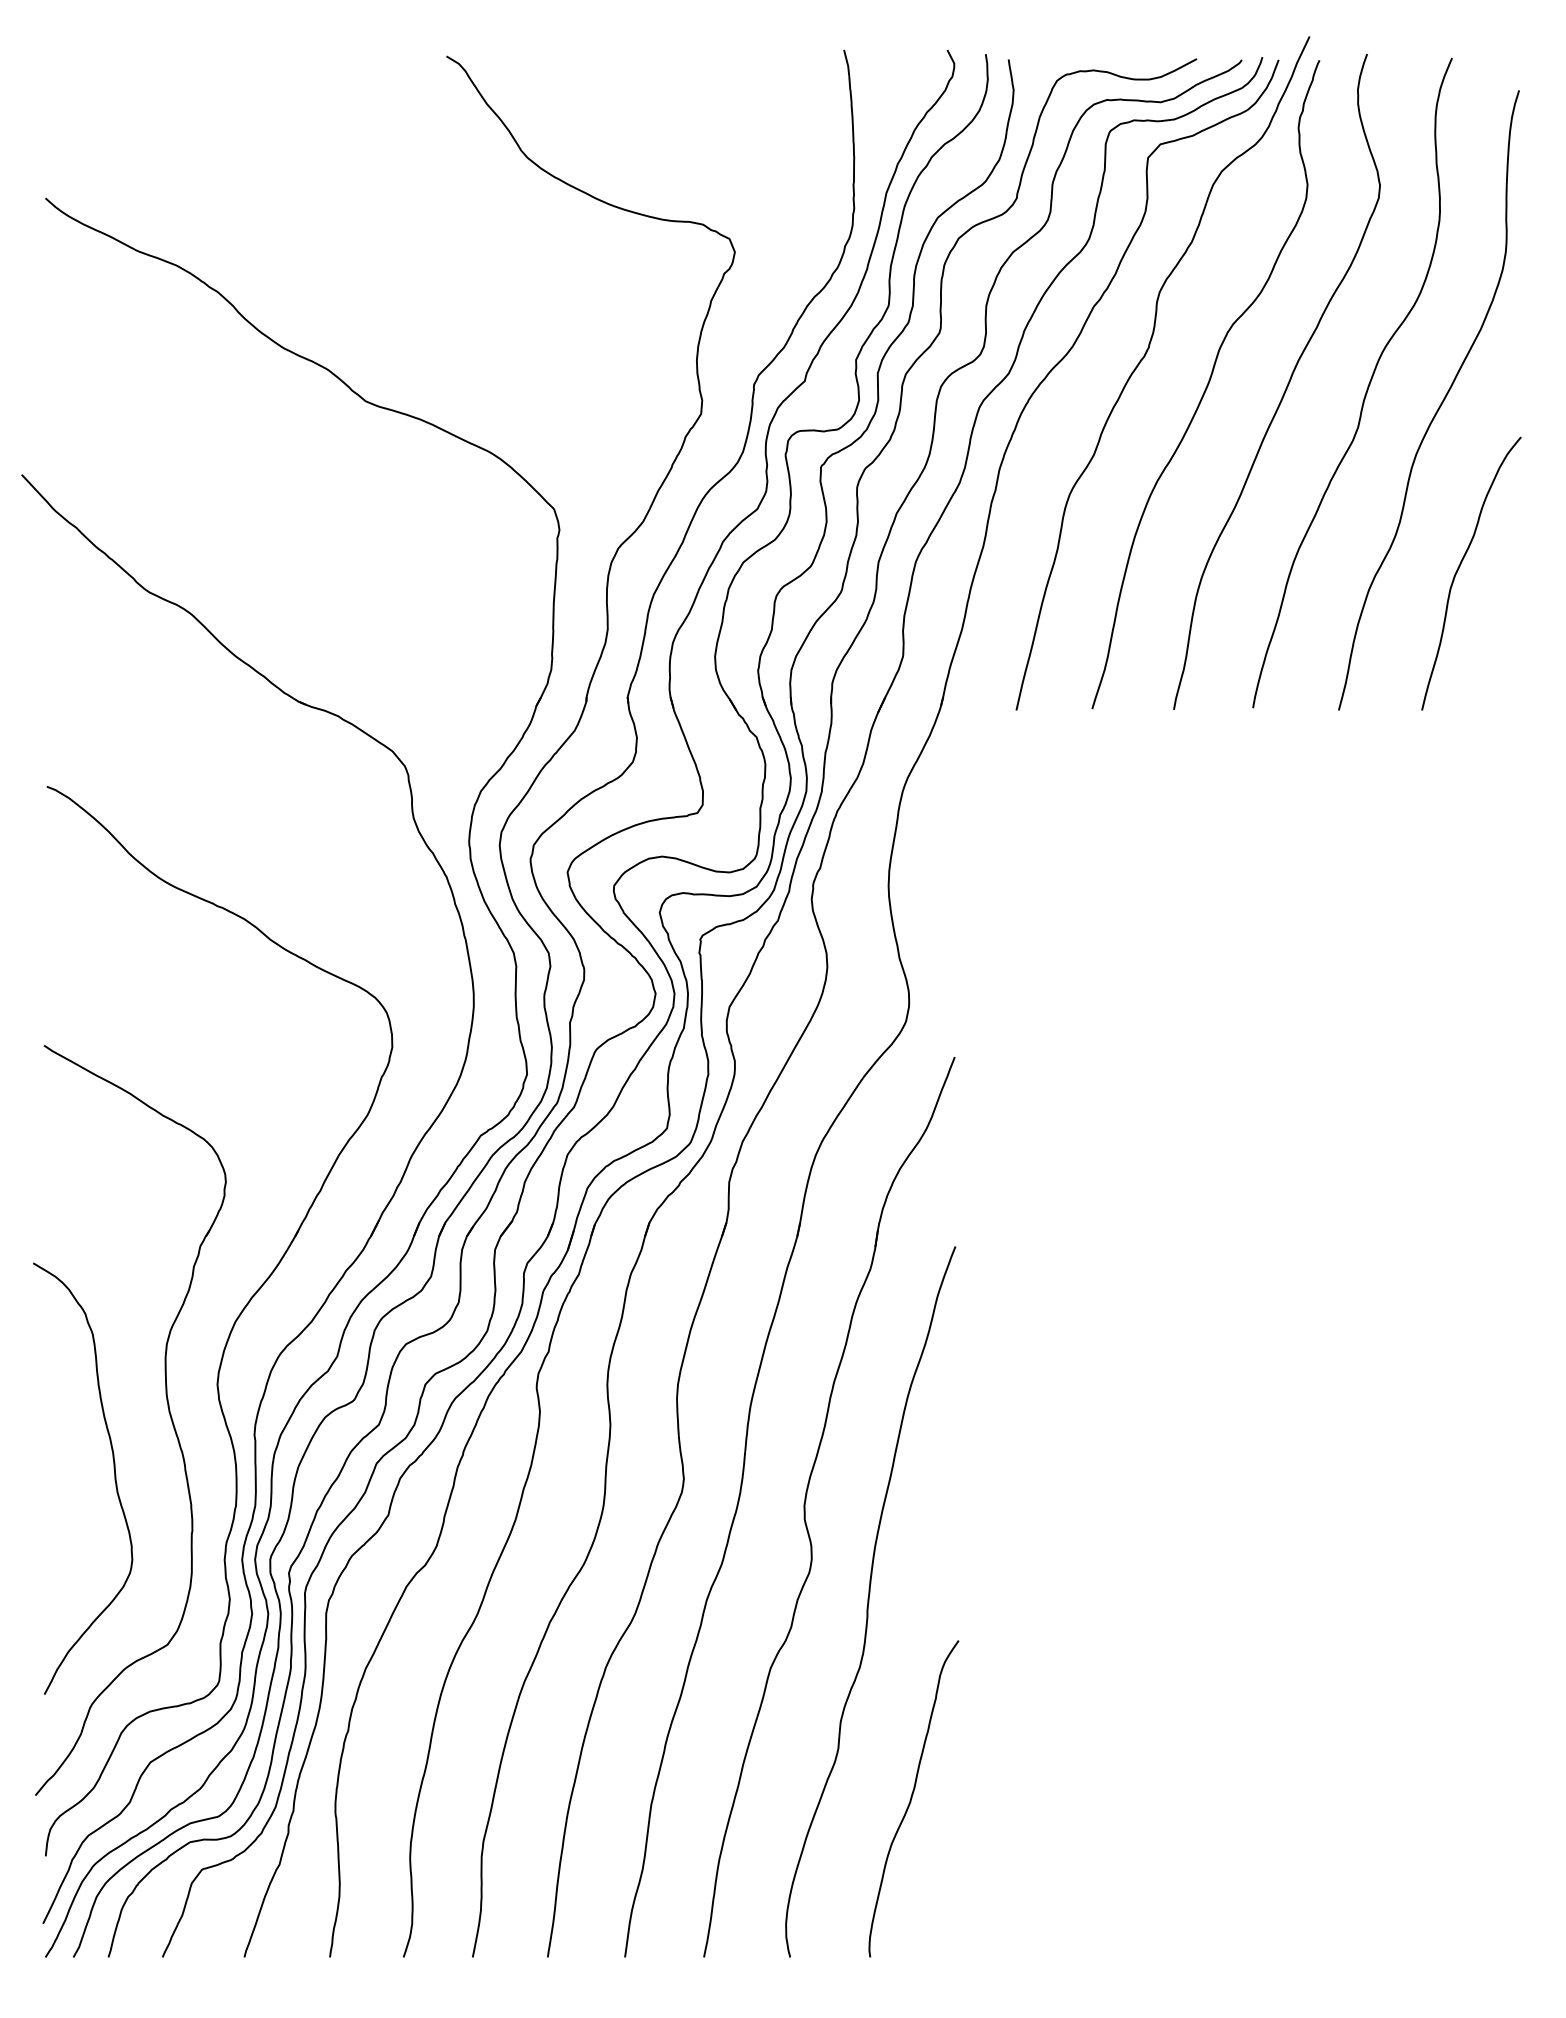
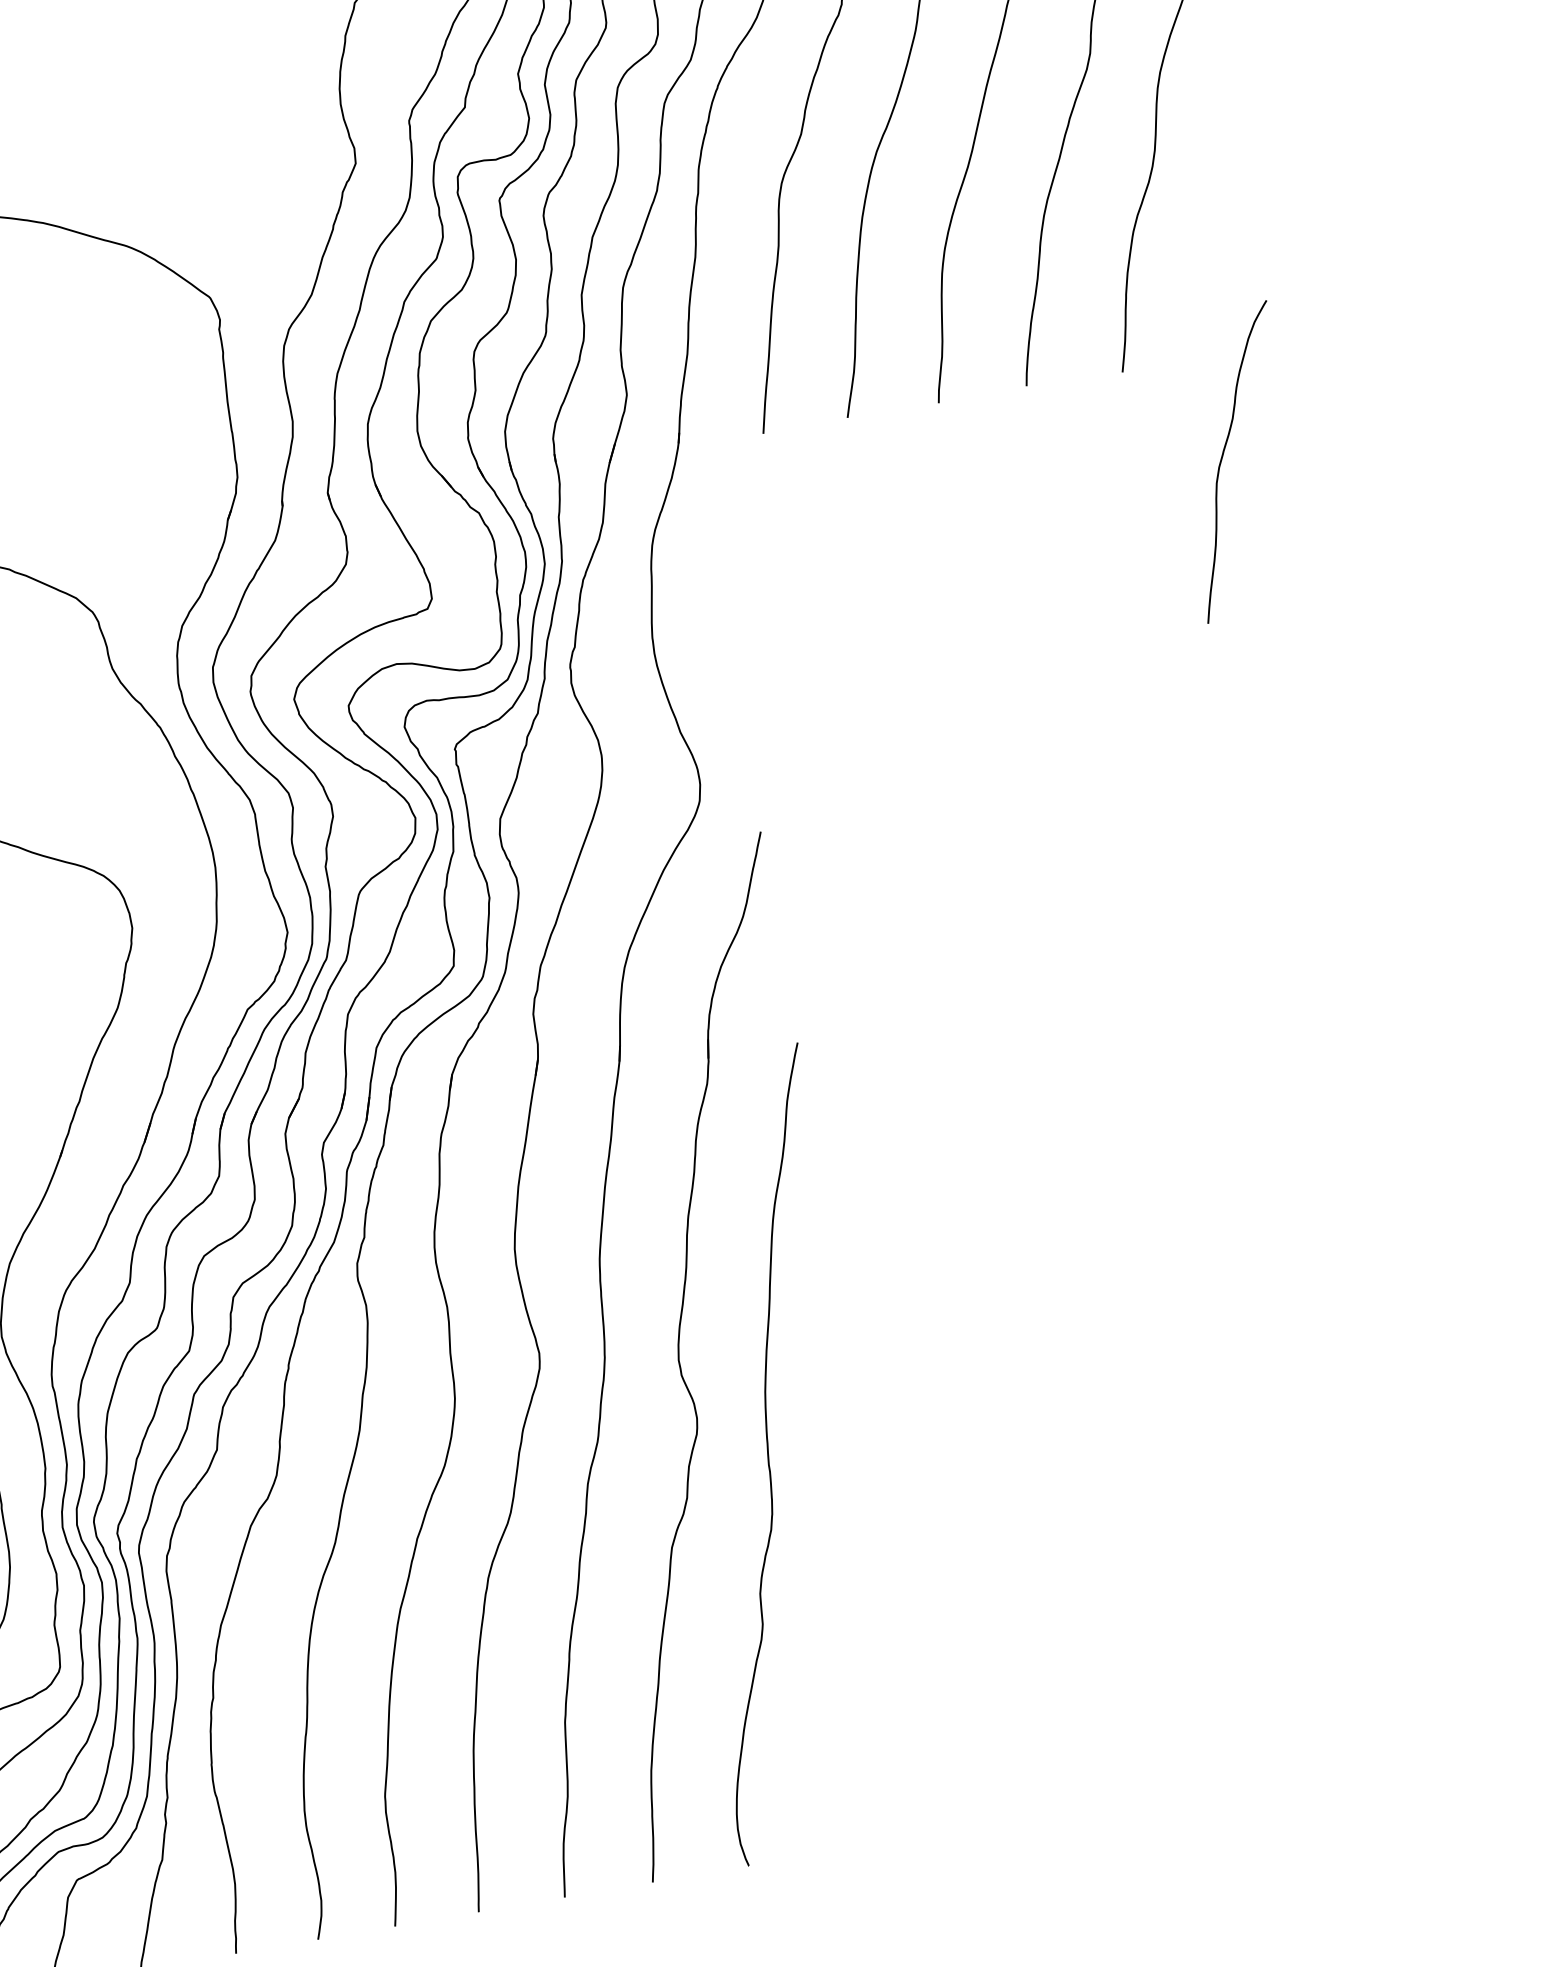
curve: (1459, 568) -> (1222, 458), moved
curve: (912, 1798) -> (854, 1665), removed

